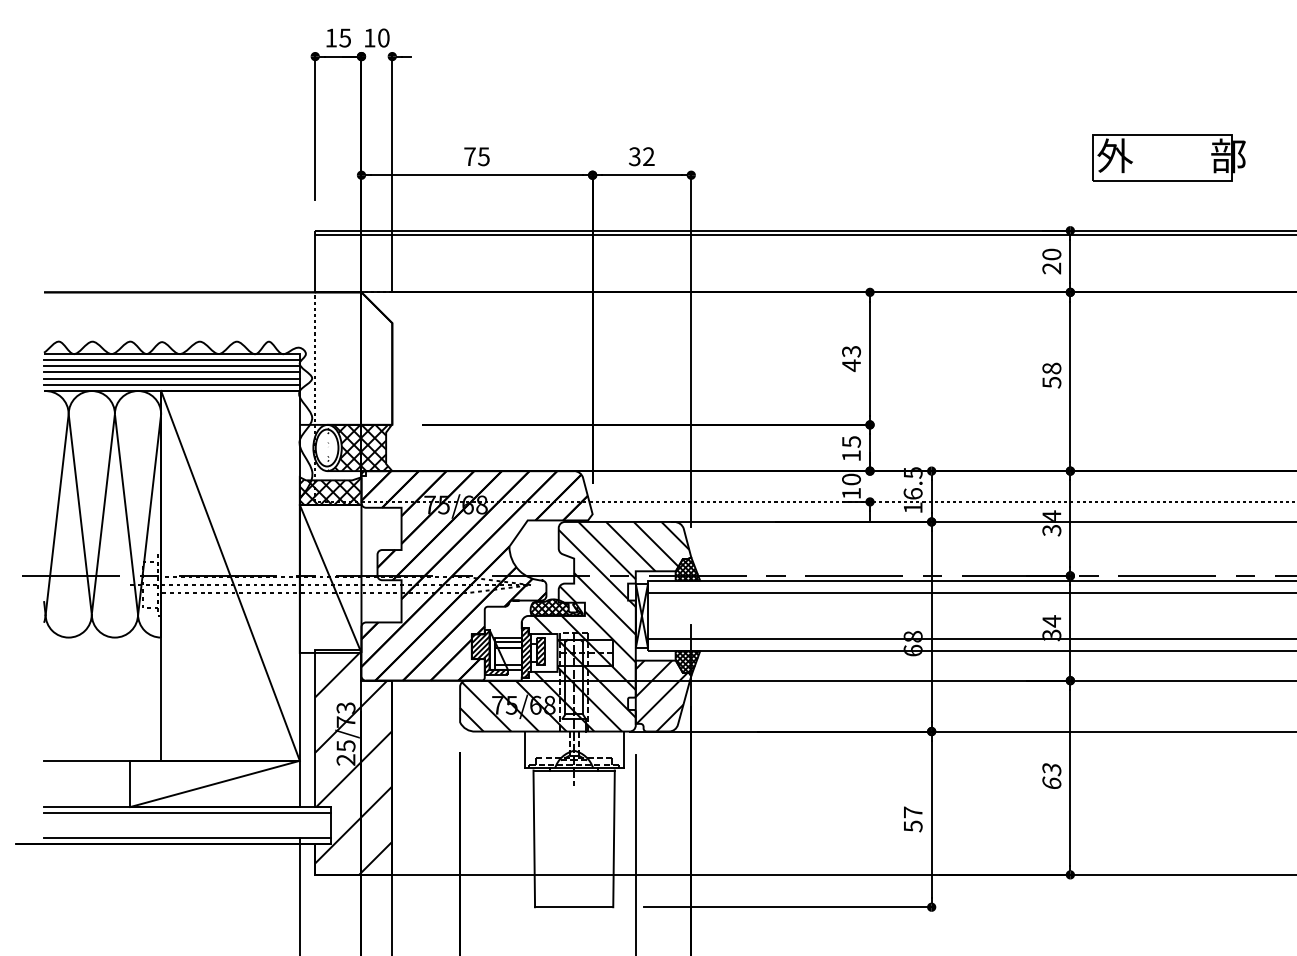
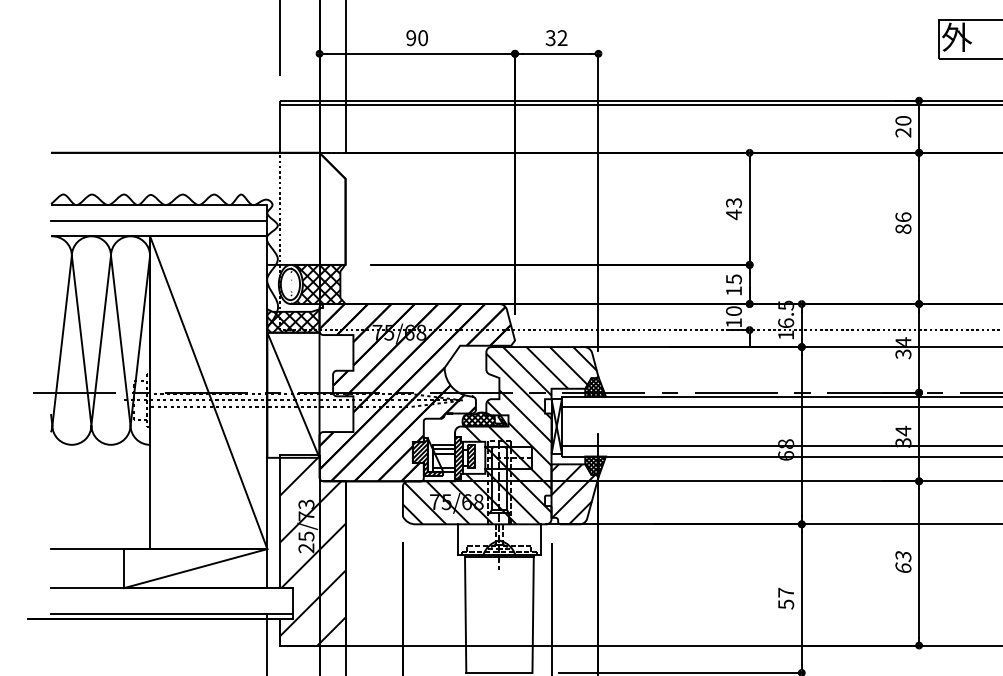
text: (476, 156) -> (416, 37), 75 -> 90
line: (171, 360) -> (158, 210), removed
line: (171, 366) -> (158, 215), removed
text: (1051, 375) -> (903, 223), 58 -> 86
line: (171, 378) -> (158, 225), removed
line: (171, 384) -> (158, 230), removed
line: (187, 813) -> (172, 593), removed

